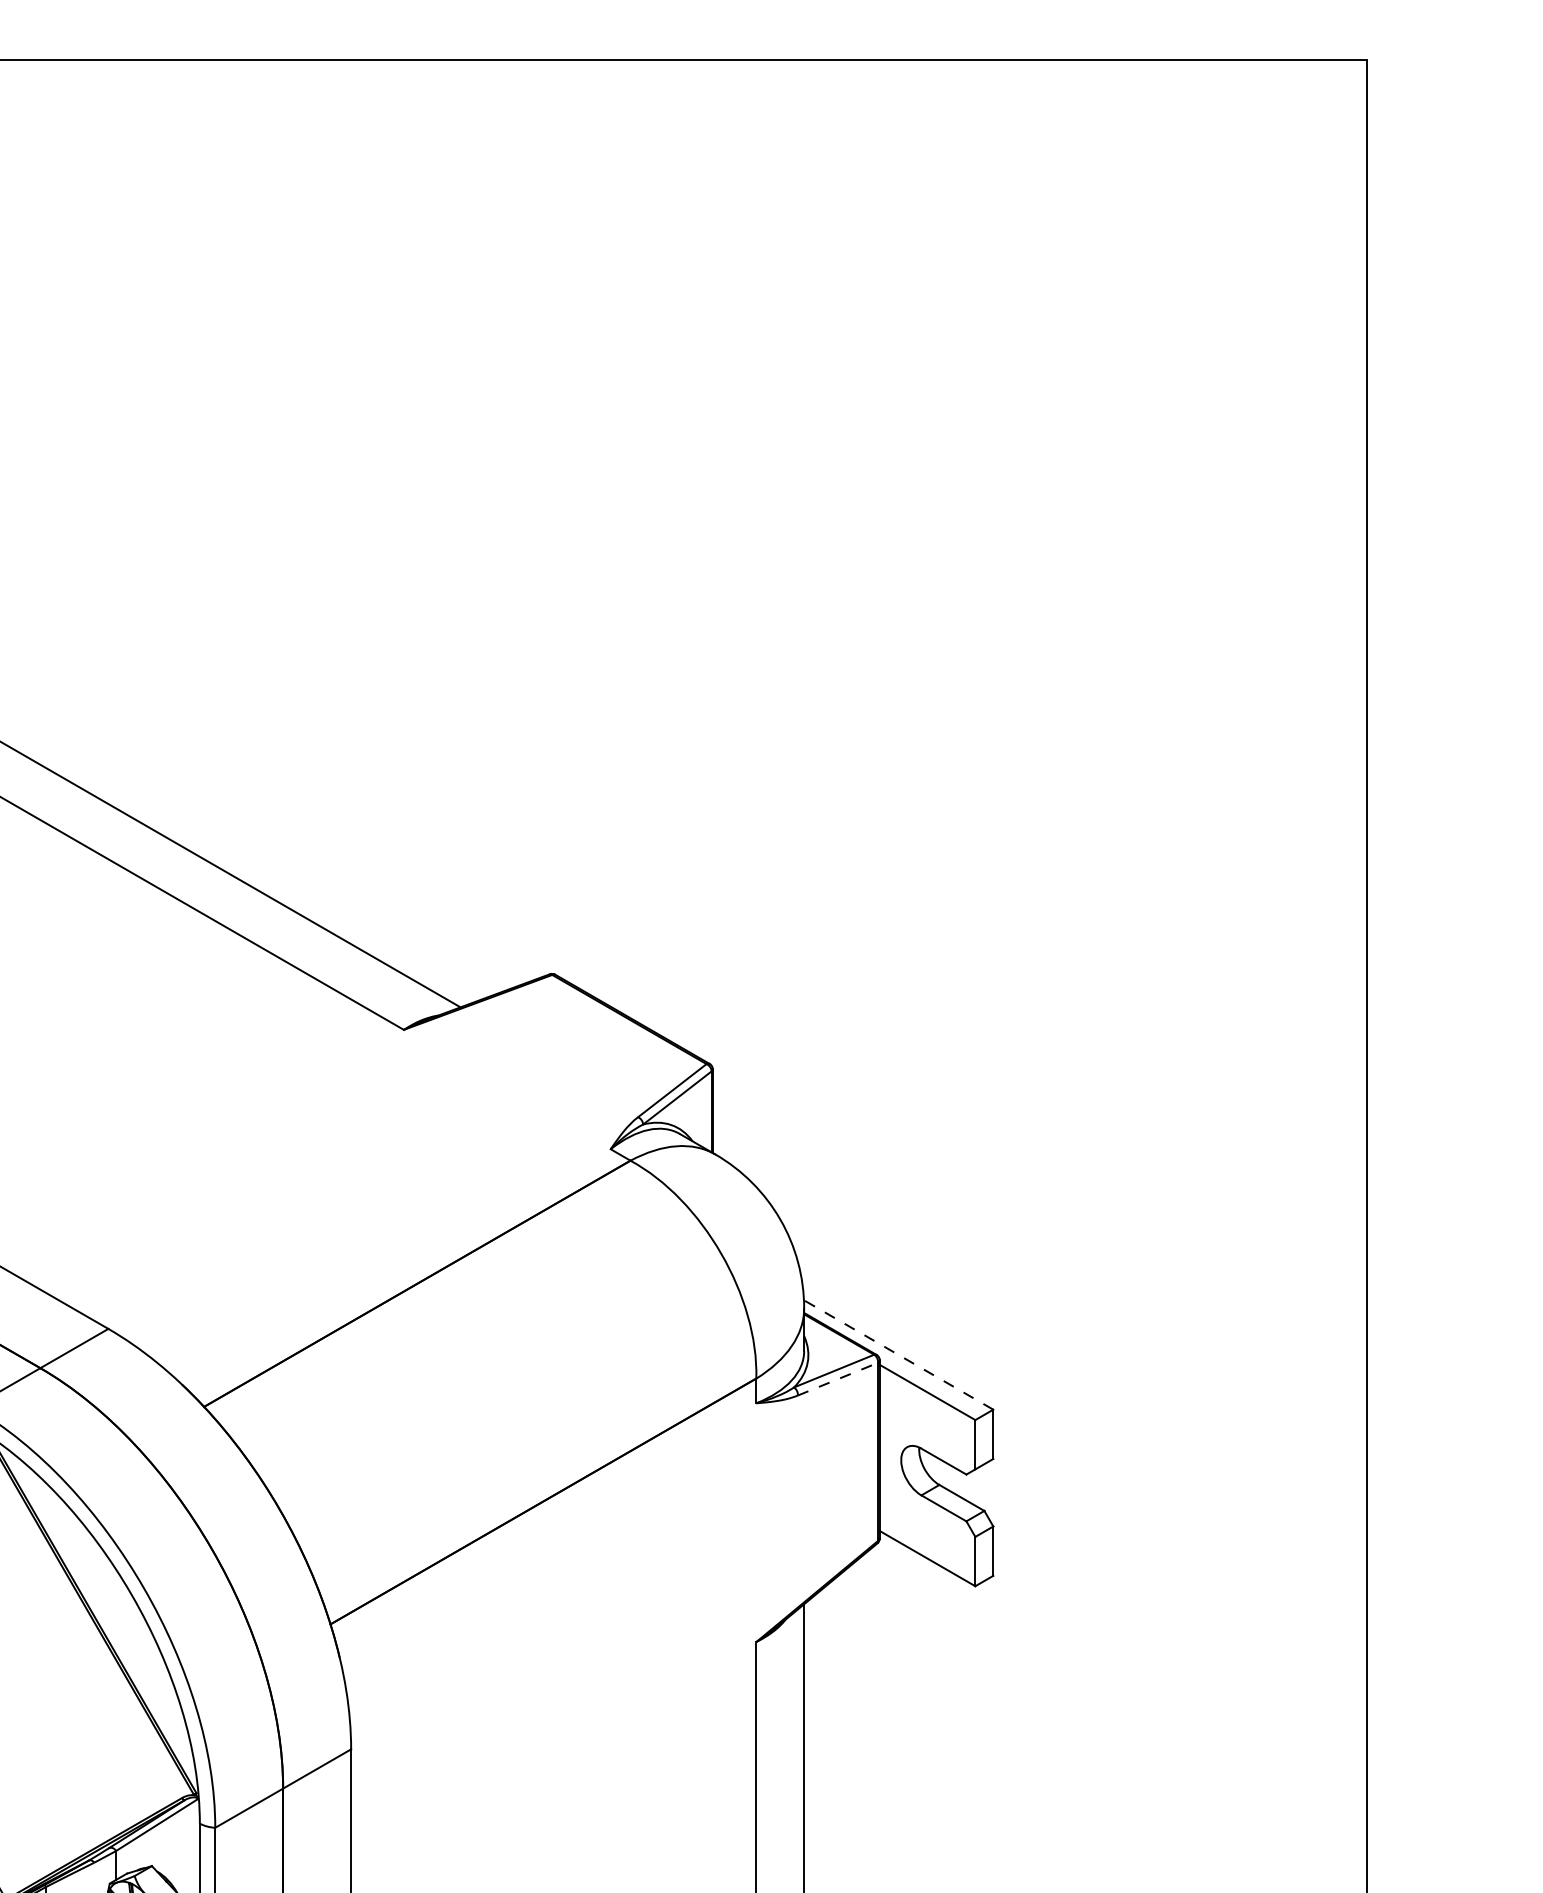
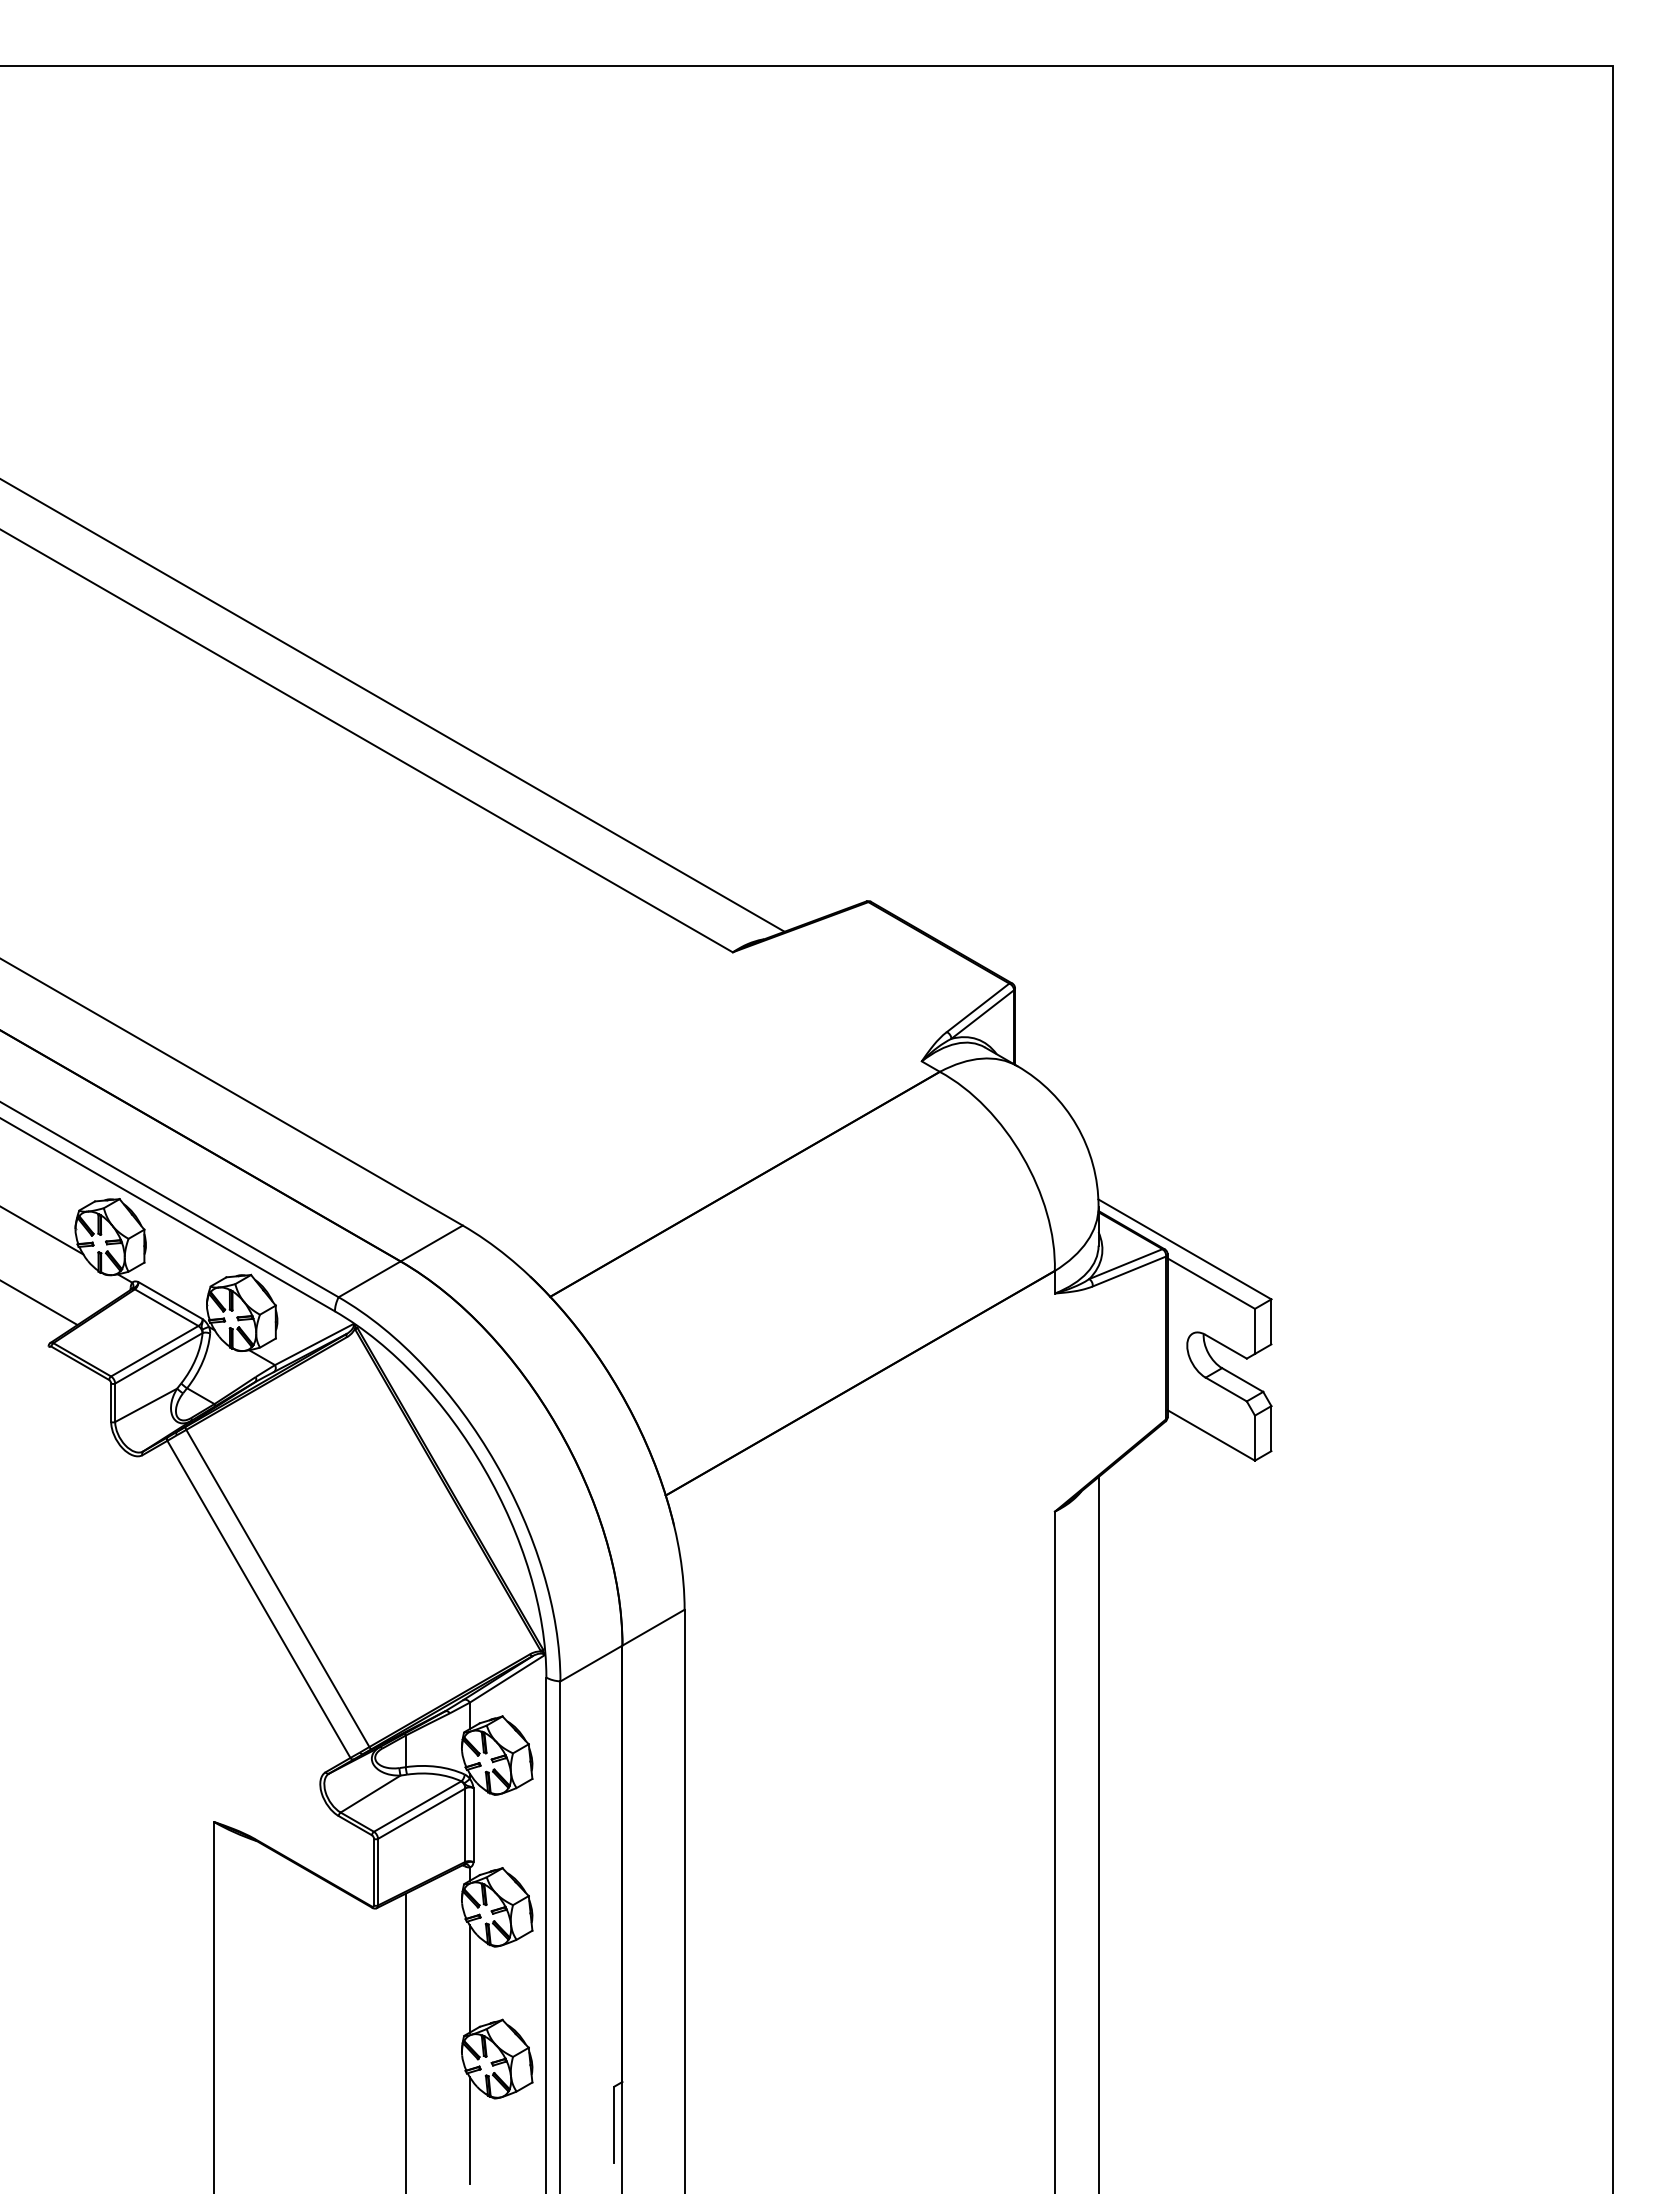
line: (898, 1355) -> (1184, 1249), dashed -> solid
line: (838, 1379) -> (1129, 1271), dashed -> solid

